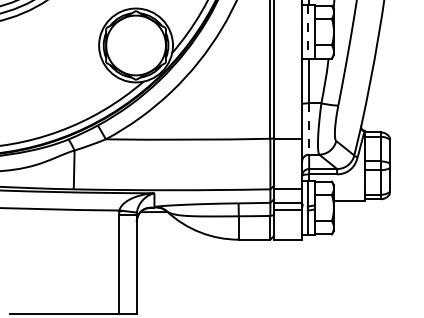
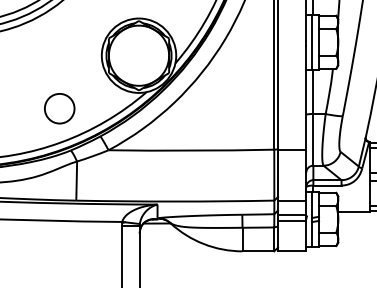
line: (307, 32) -> (311, 42), dashed -> solid
circle: (56, 97) -> (58, 108), added
line: (309, 129) -> (313, 140), dashed -> solid

